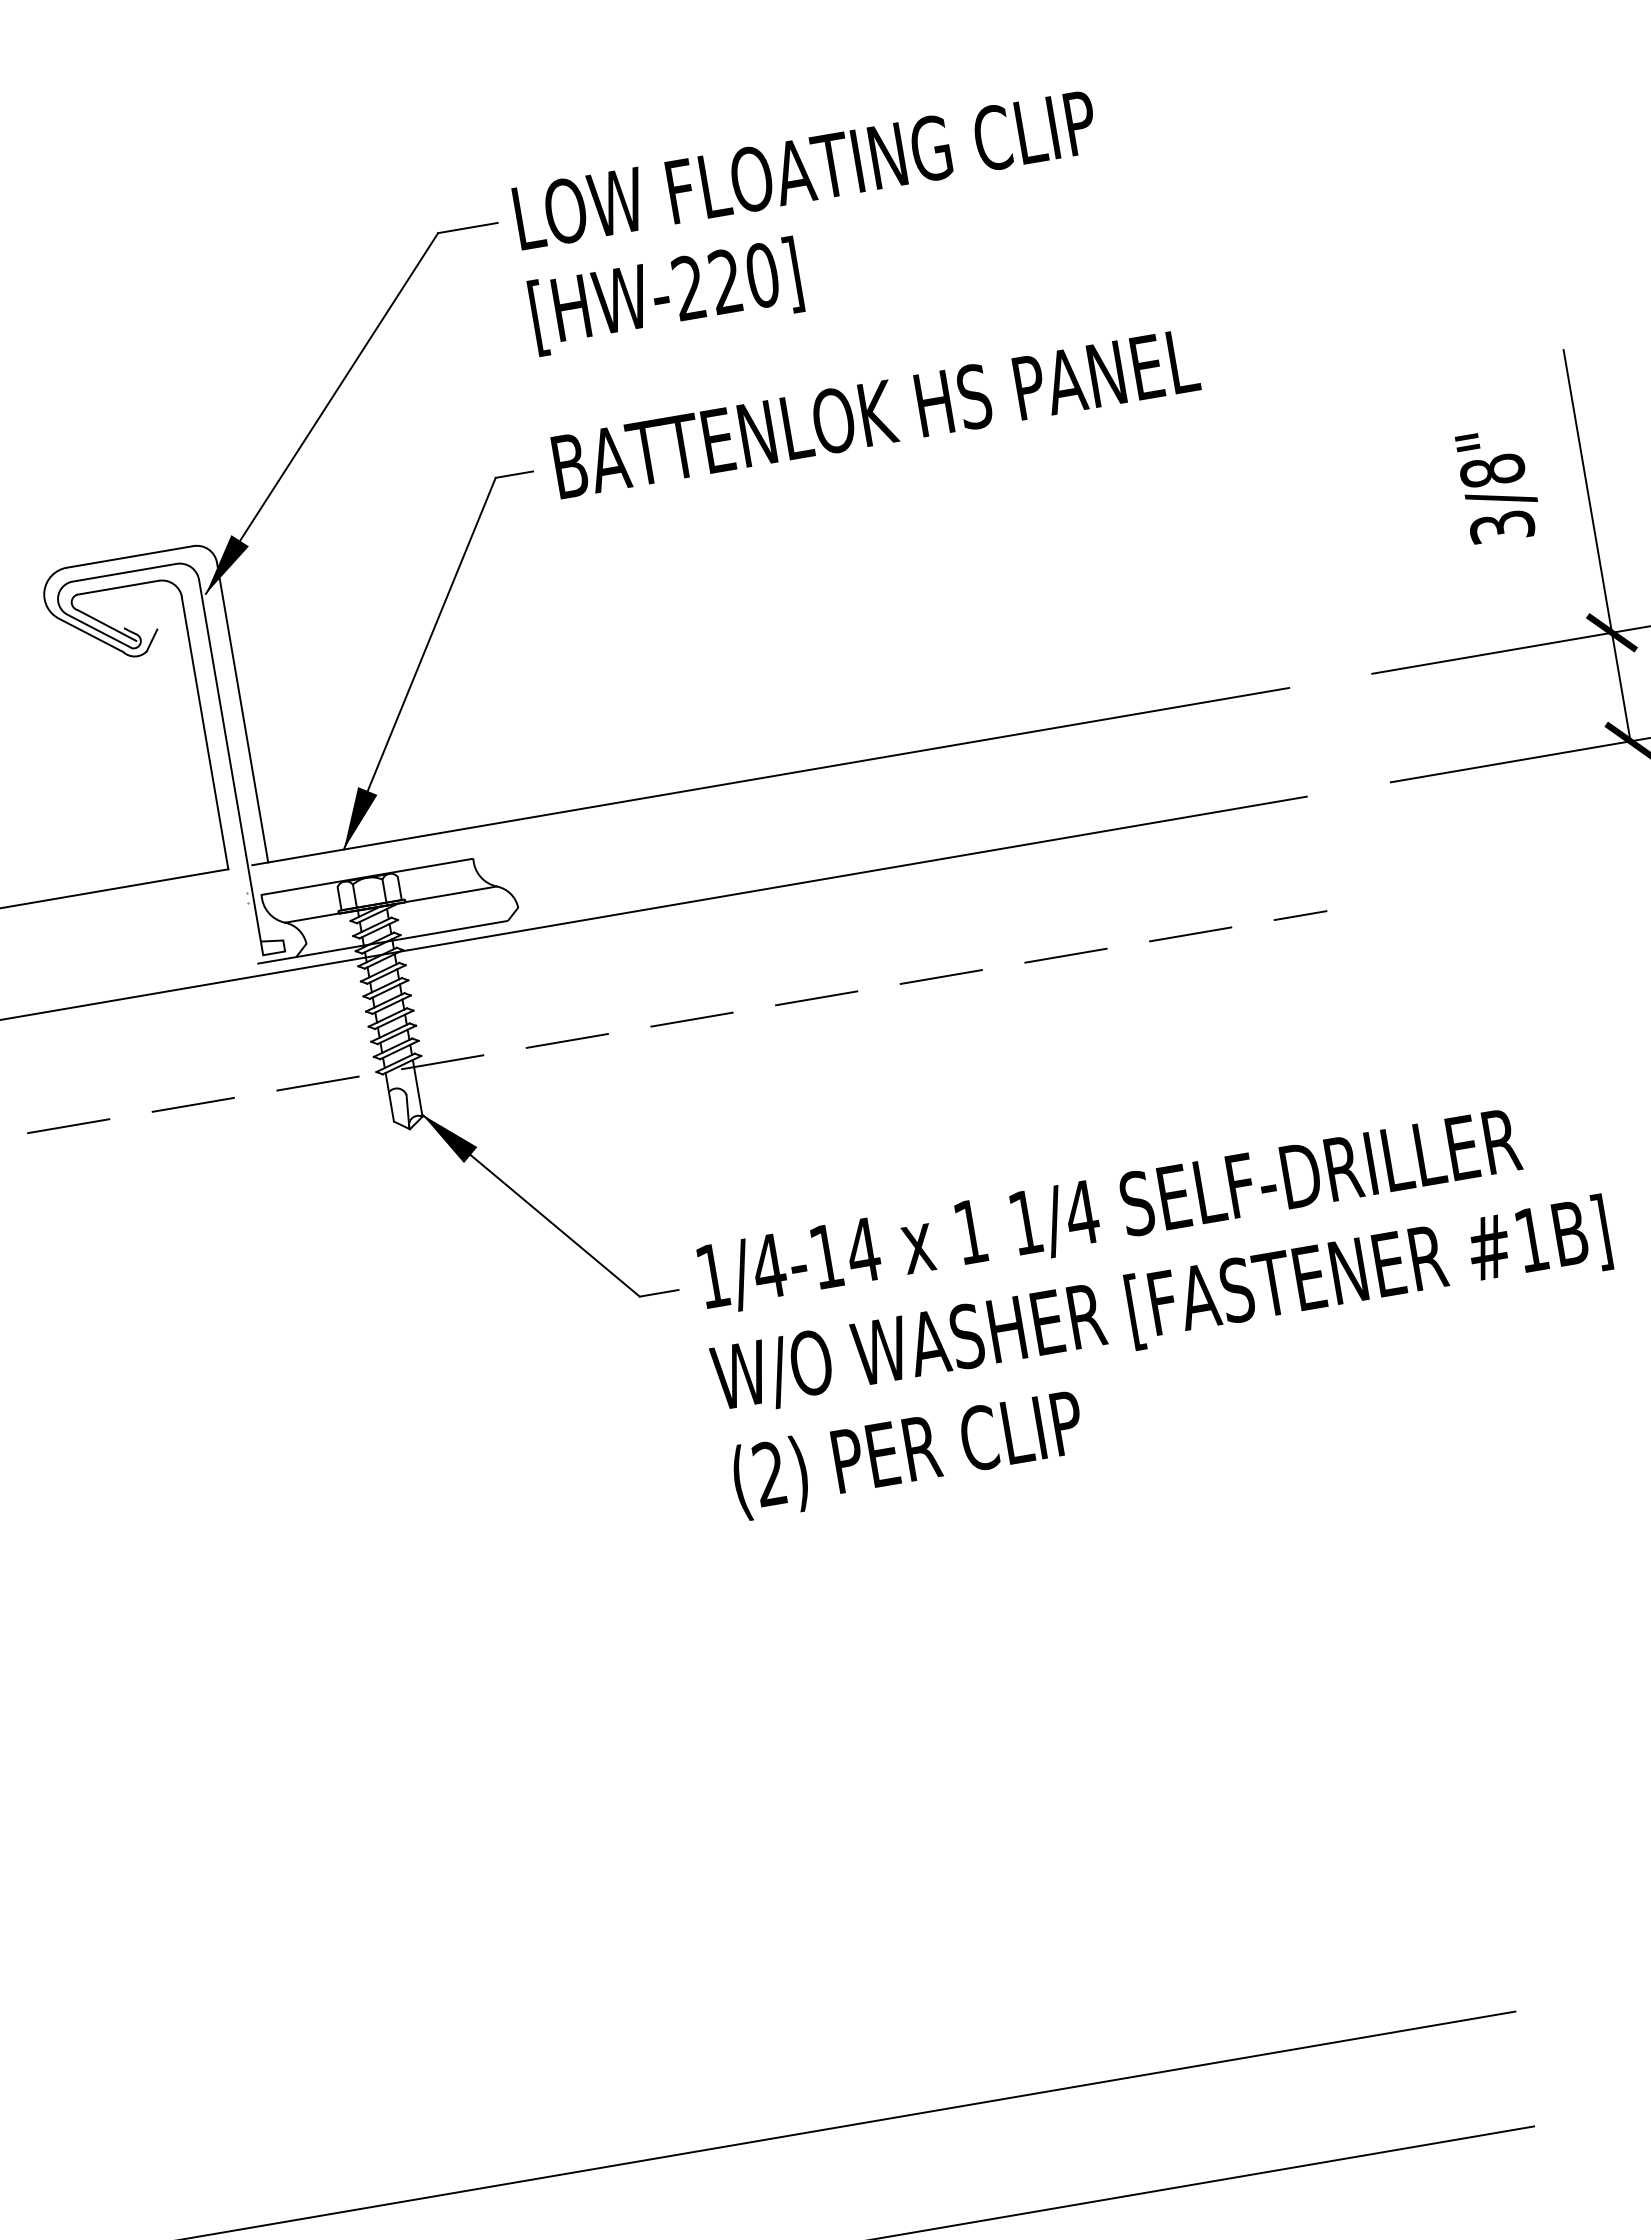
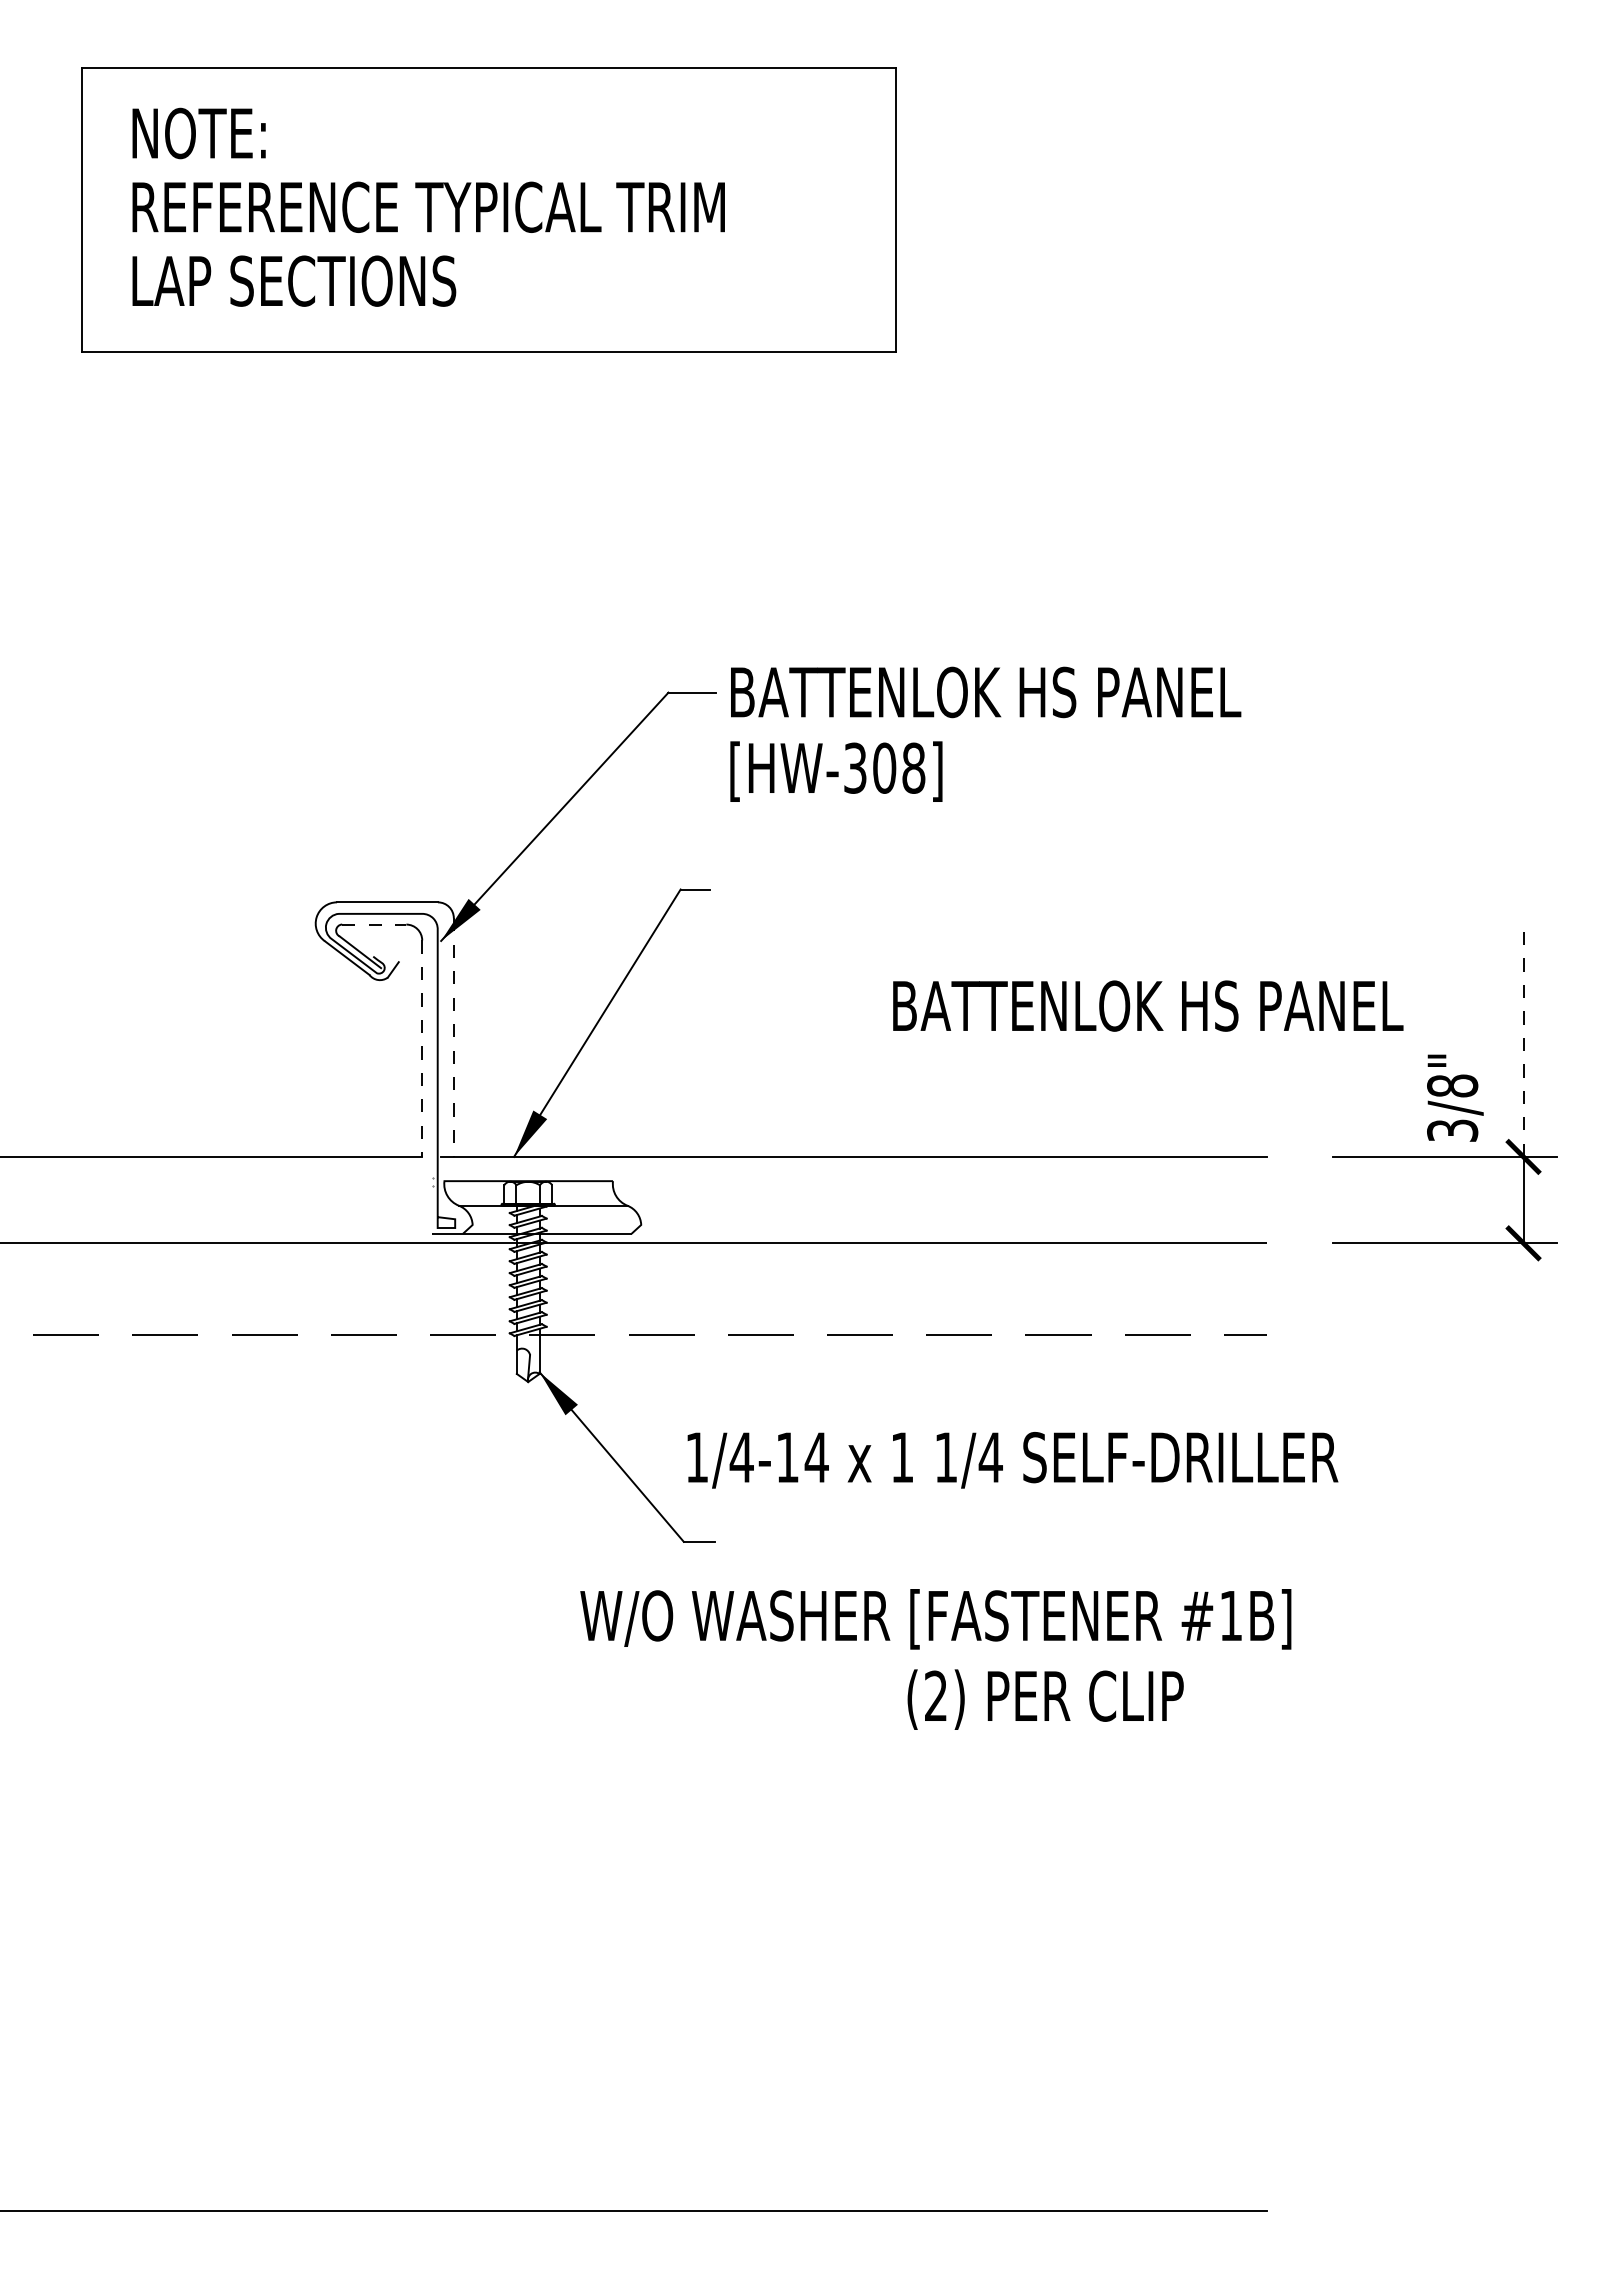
text: (840, 164) -> (988, 692), LOW FLOATING CLIP -> BATTENLOK HS PANEL
text: (725, 280) -> (884, 767), [HW-220] -> [HW-308]
text: (876, 412) -> (1148, 1005), moved
text: (1498, 484) -> (1455, 1097), moved
line: (1587, 491) -> (1523, 1044), solid -> dashed
line: (118, 587) -> (374, 924), solid -> dashed
line: (242, 713) -> (453, 1038), solid -> dashed
line: (205, 734) -> (422, 1049), solid -> dashed
text: (1109, 1211) -> (1012, 1460), moved
text: (1161, 1307) -> (935, 1619), moved
text: (908, 1454) -> (1045, 1699), moved

